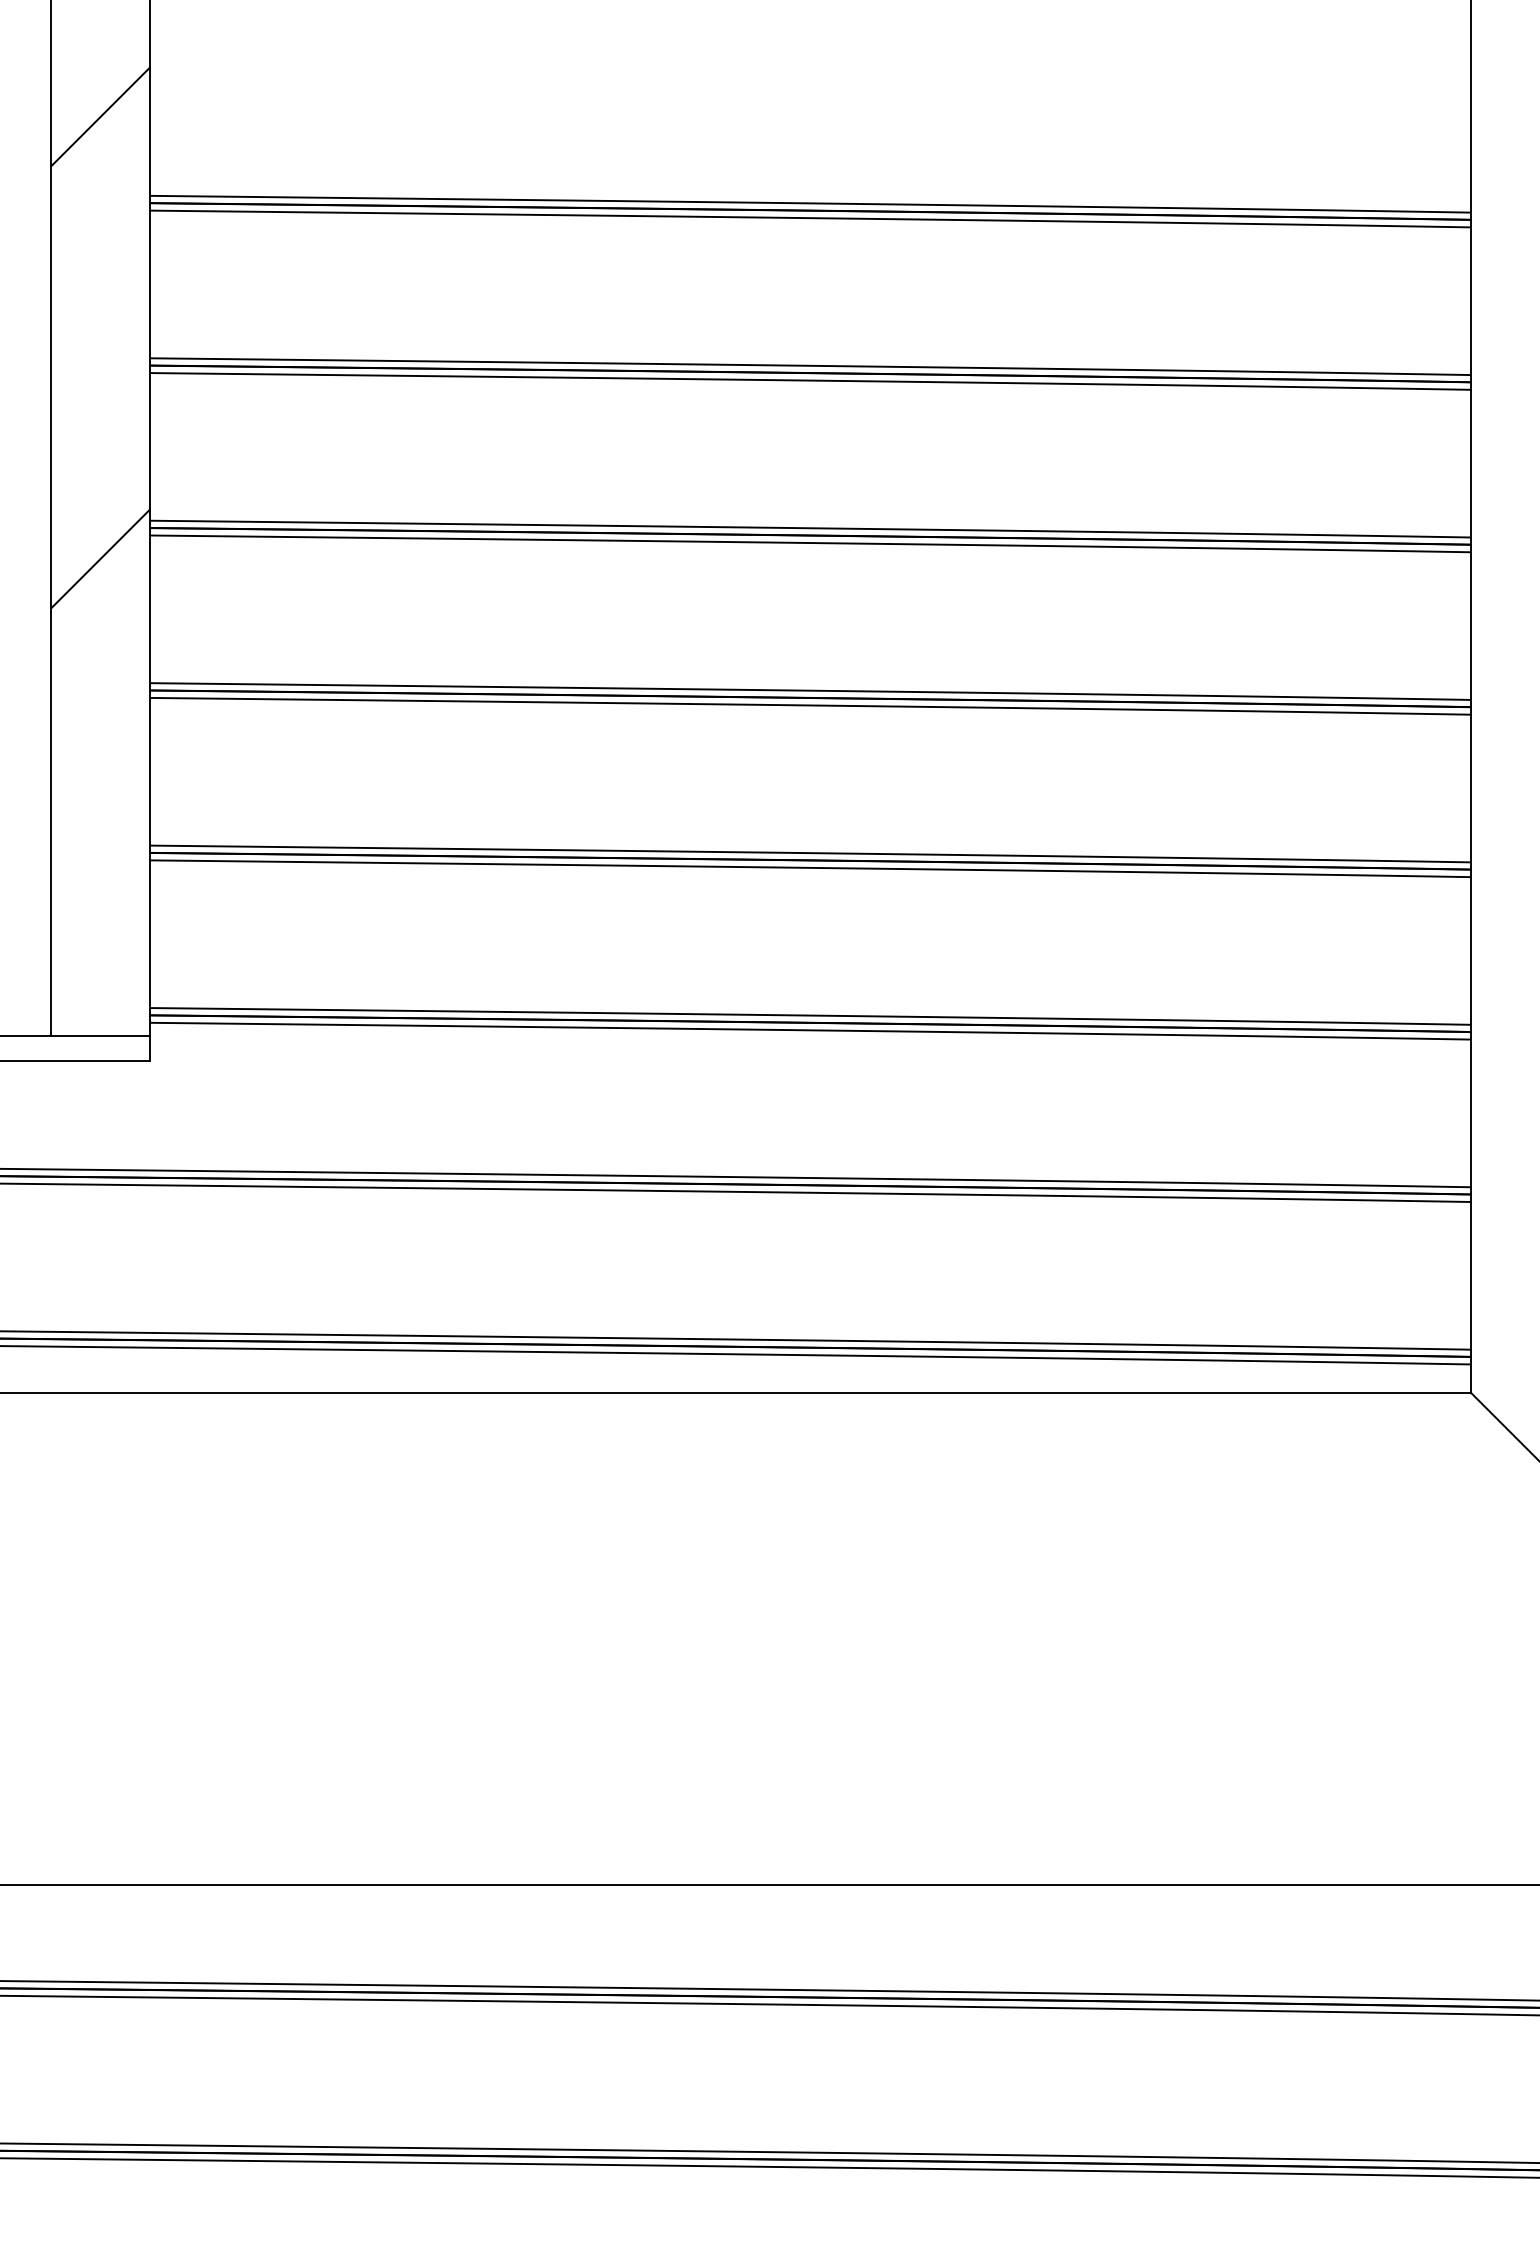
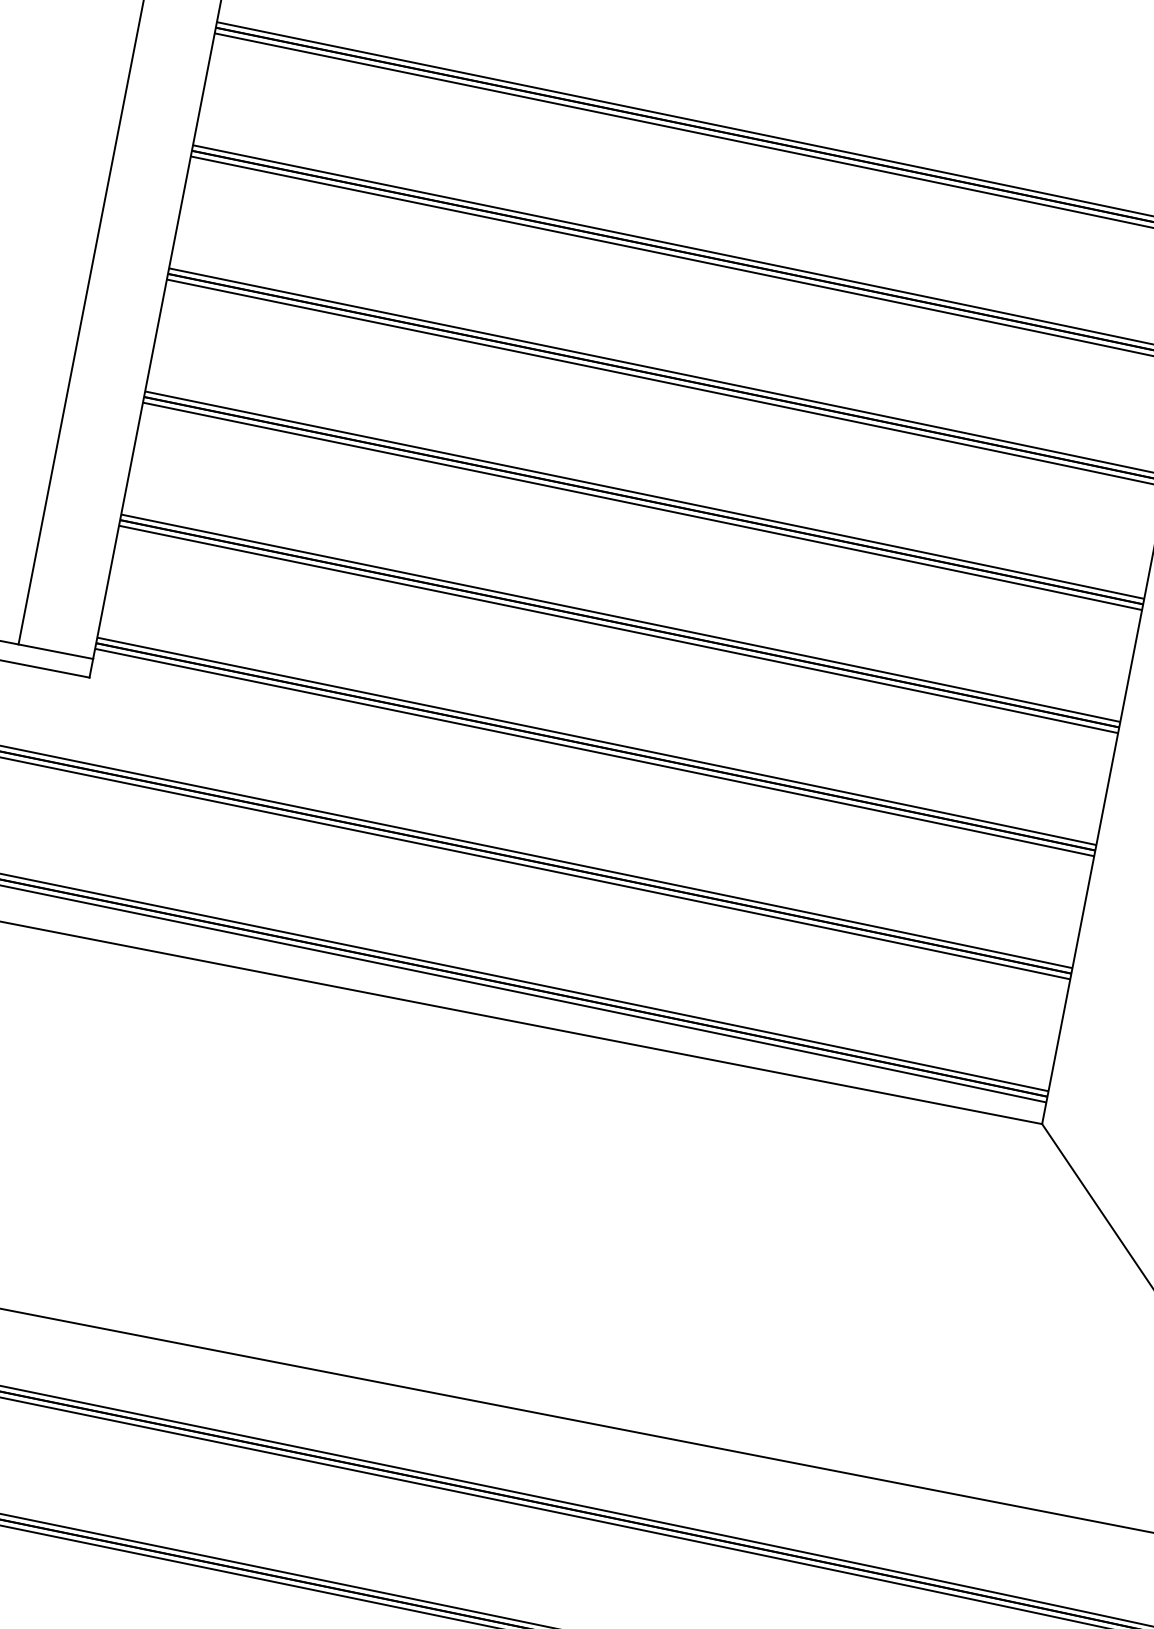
line: (100, 559) -> (126, 290), removed

